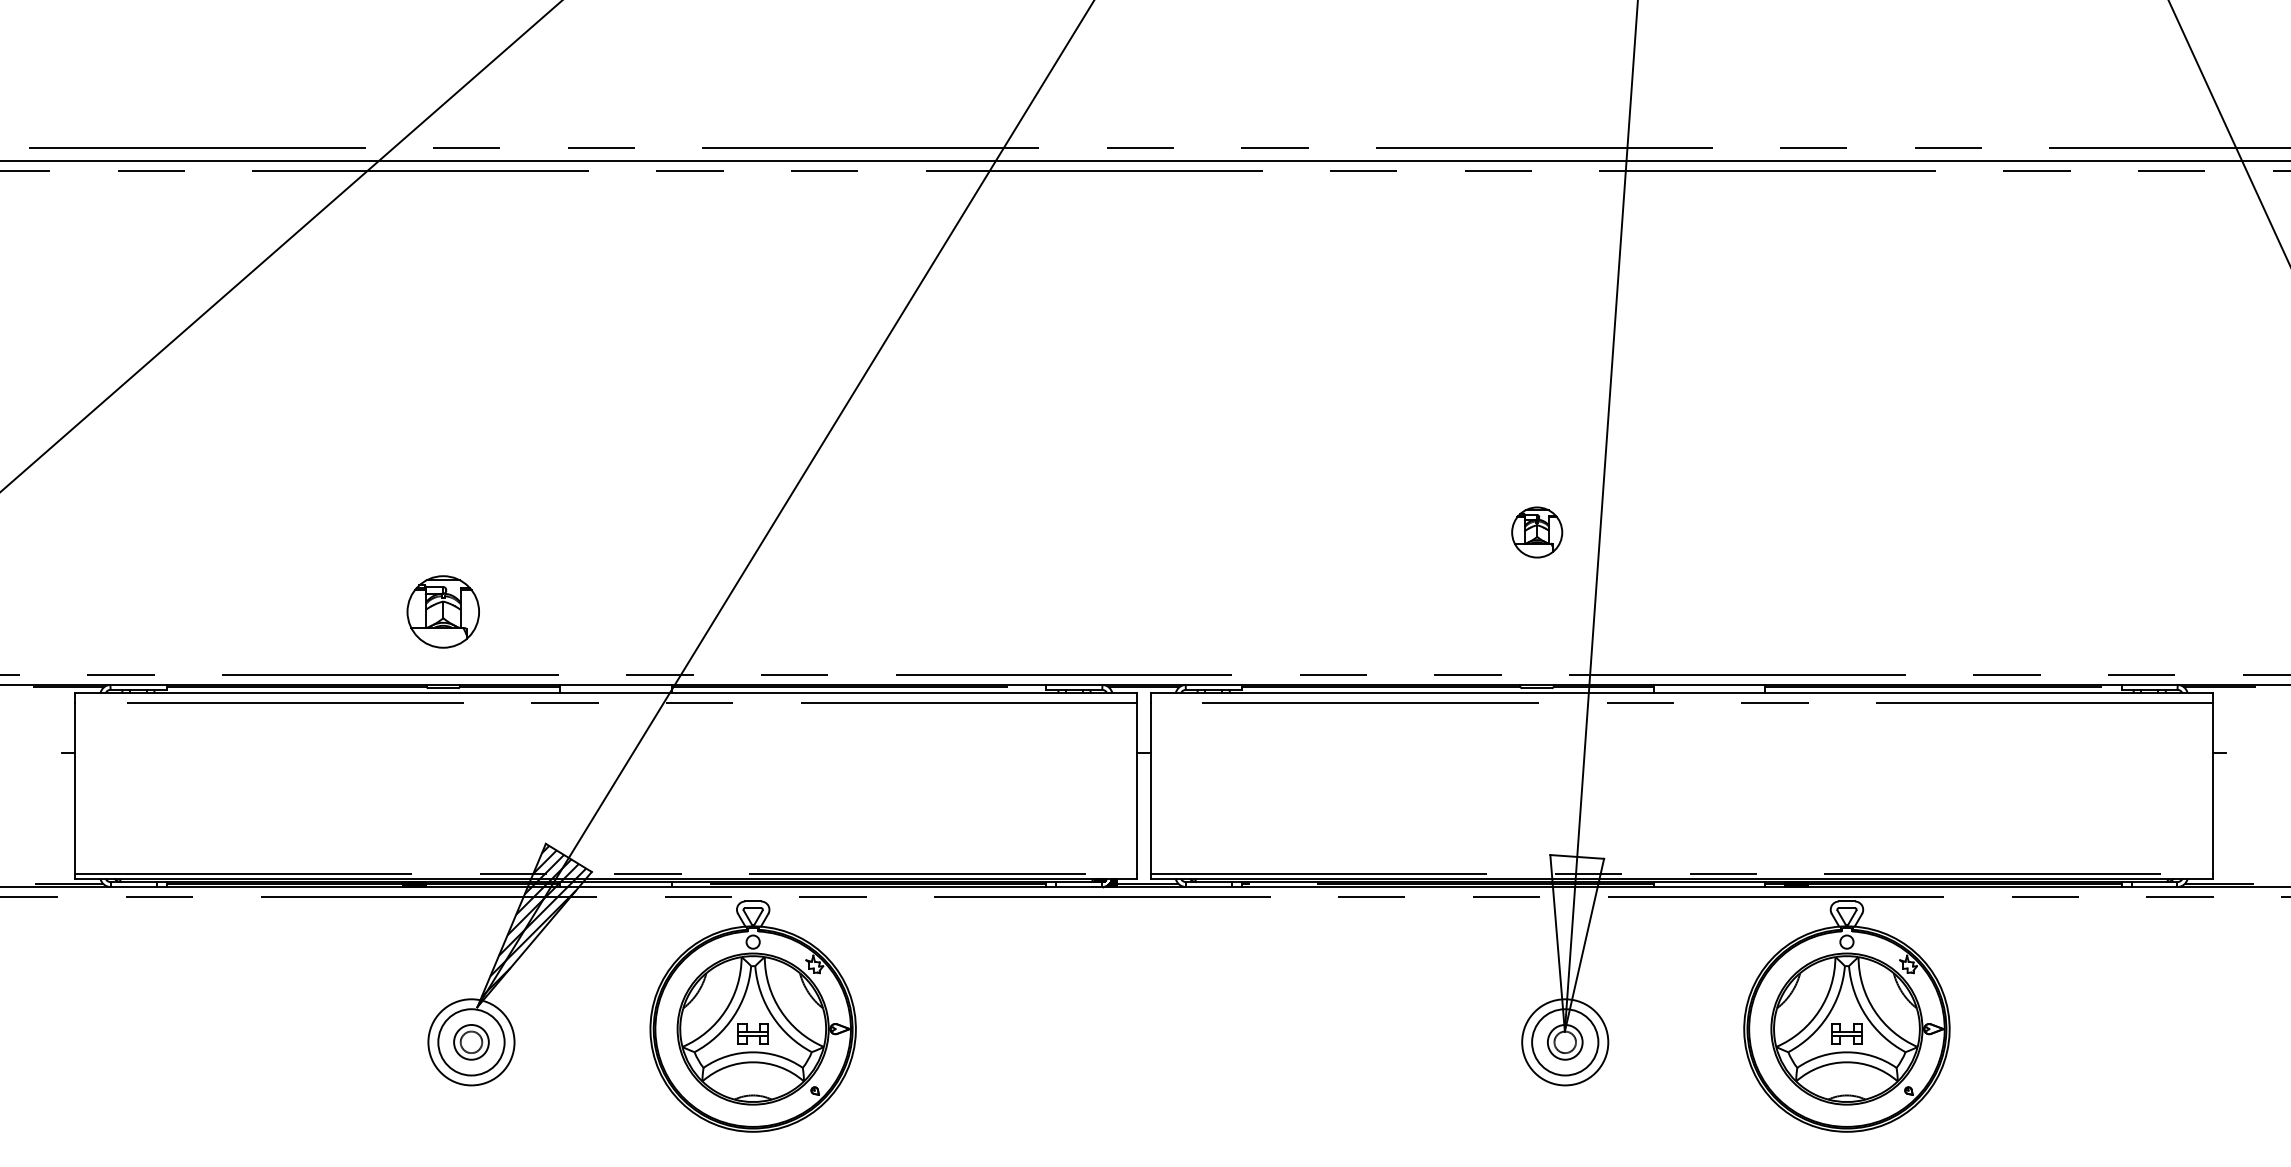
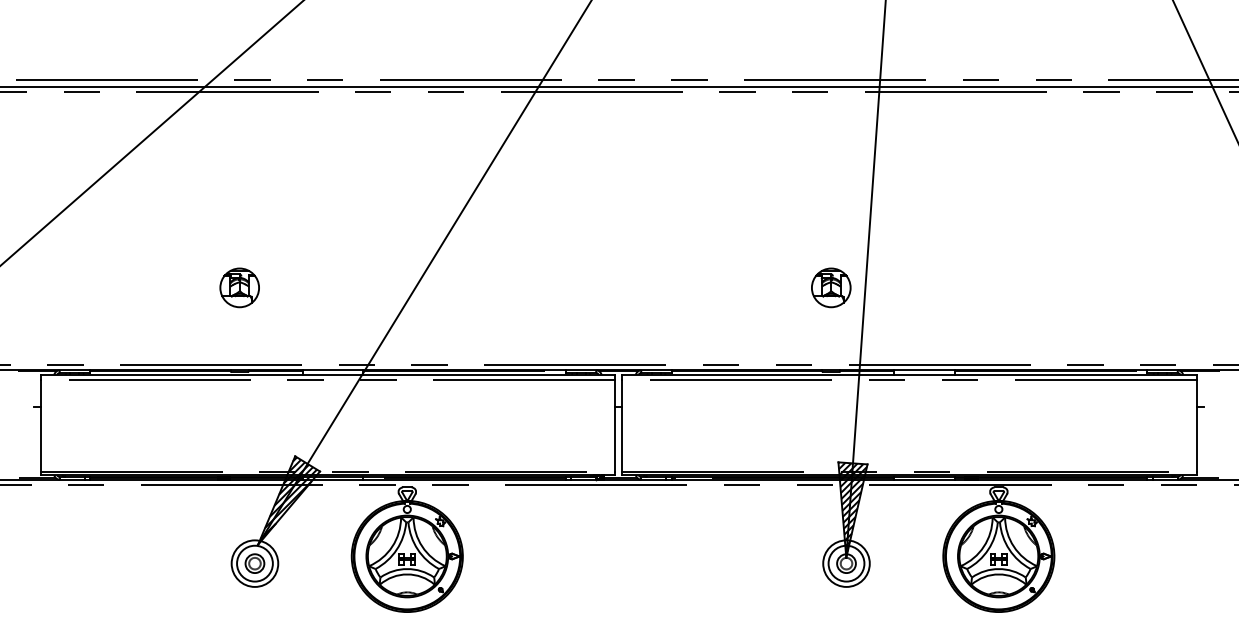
part: (1537, 531) -> (831, 287), size x1.43
part: (442, 611) -> (239, 287), moved
hatch: (1576, 938) -> (852, 507), added

